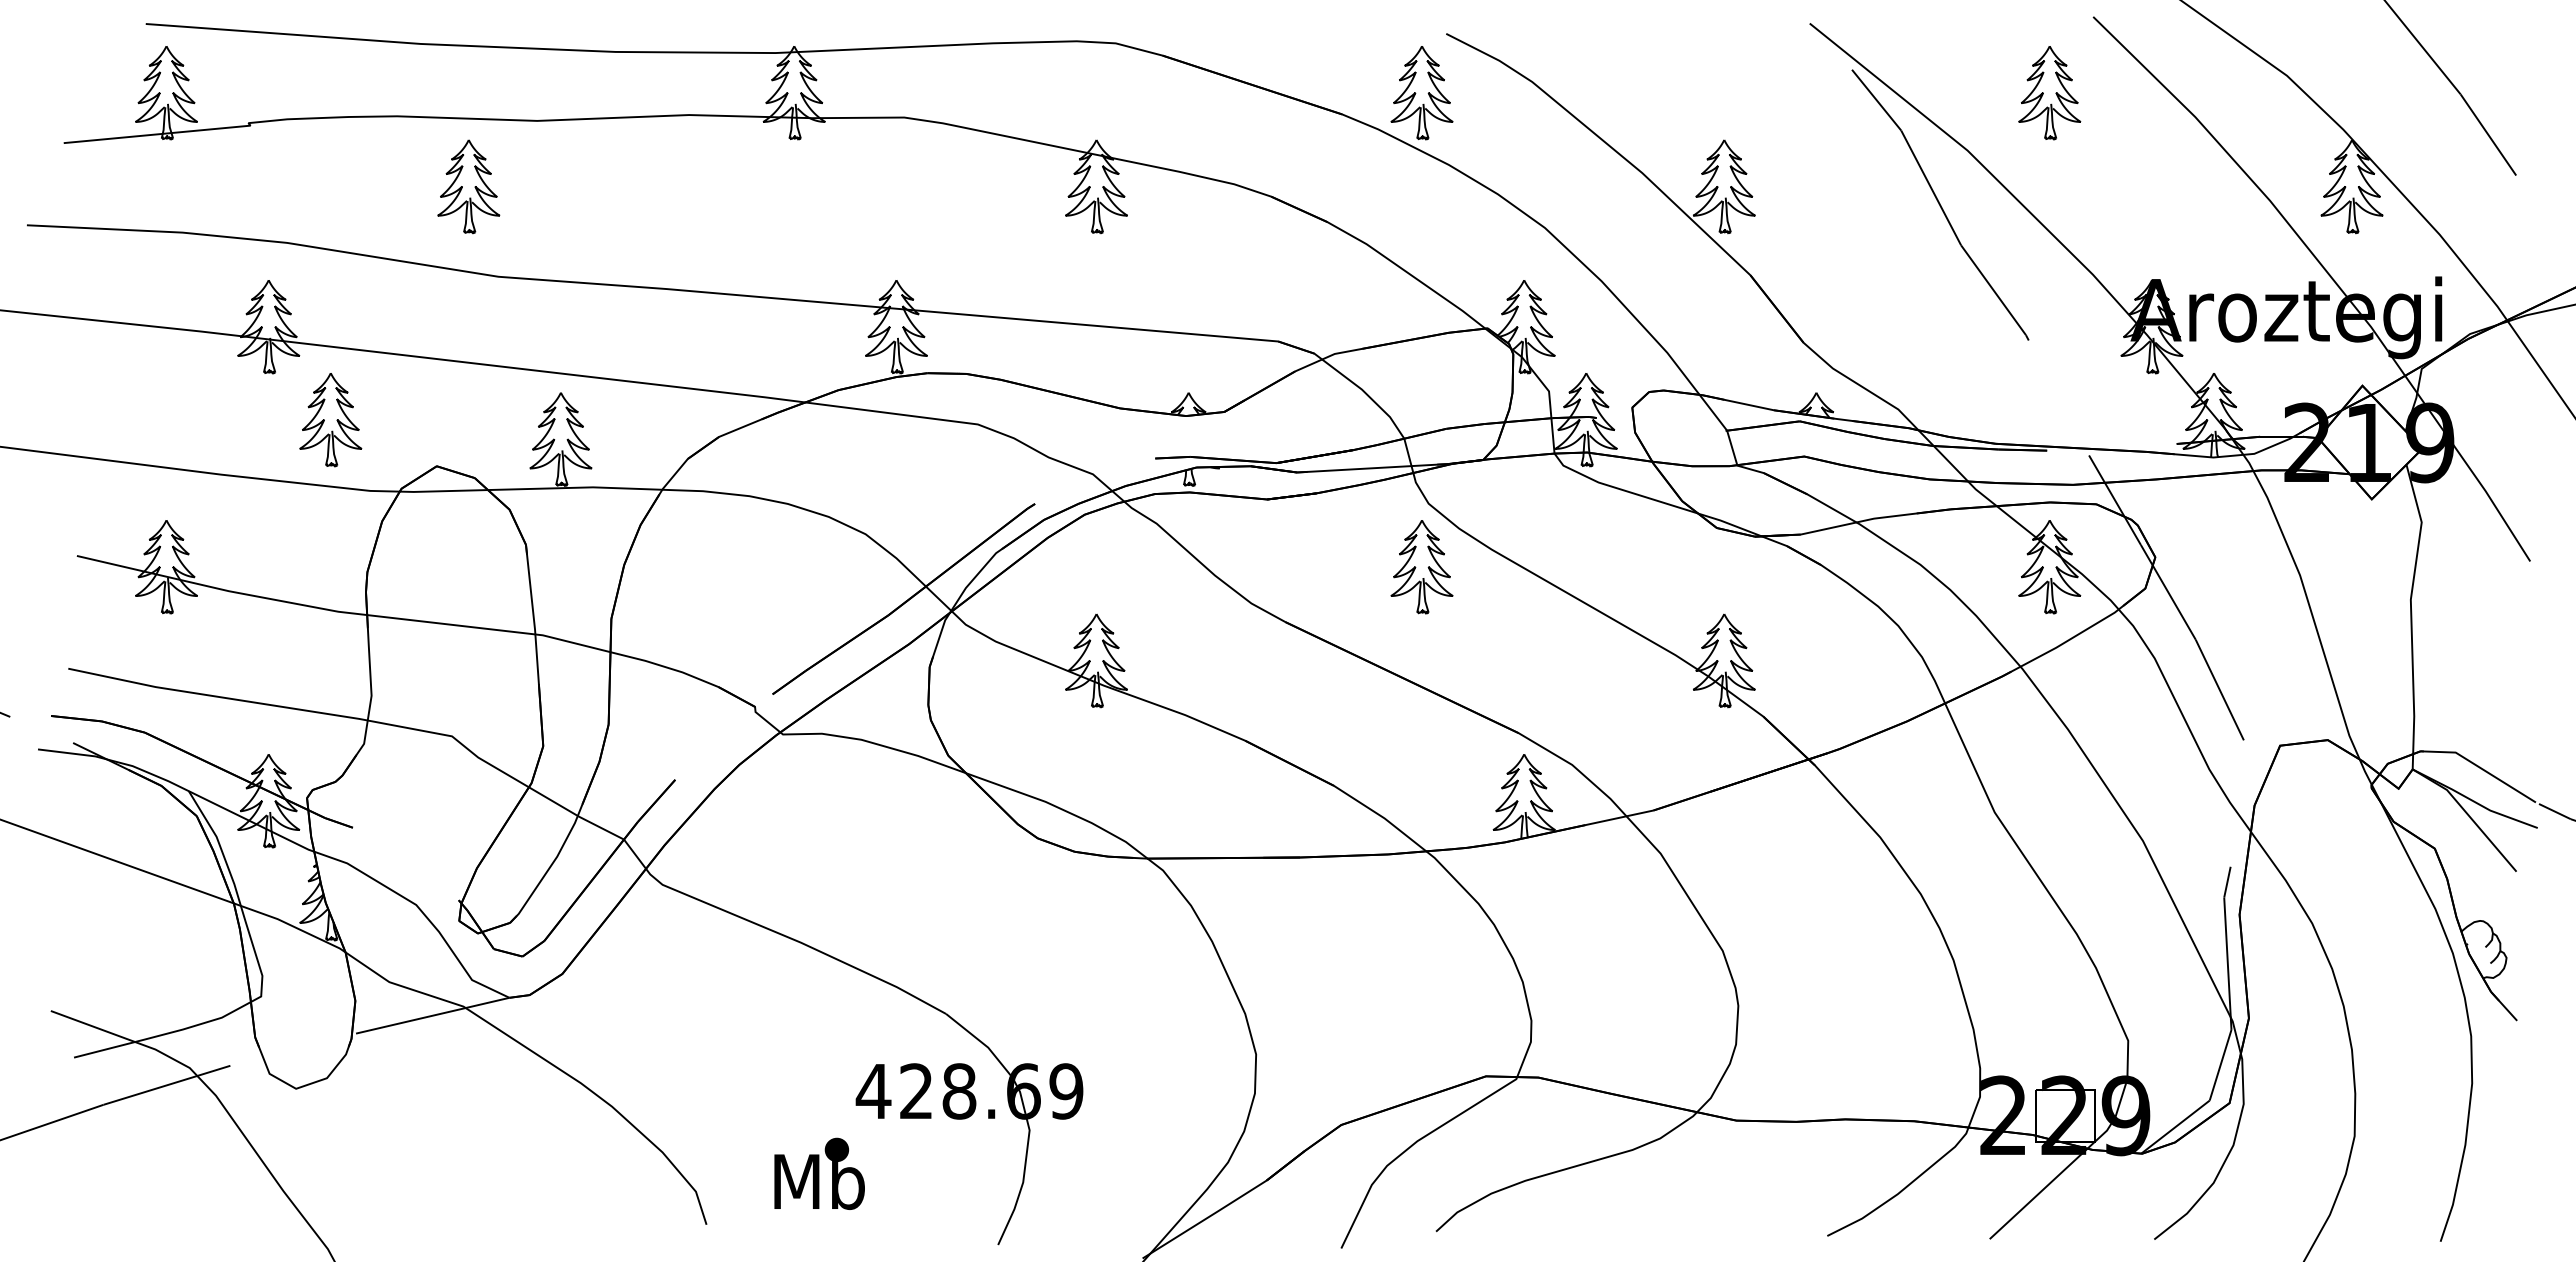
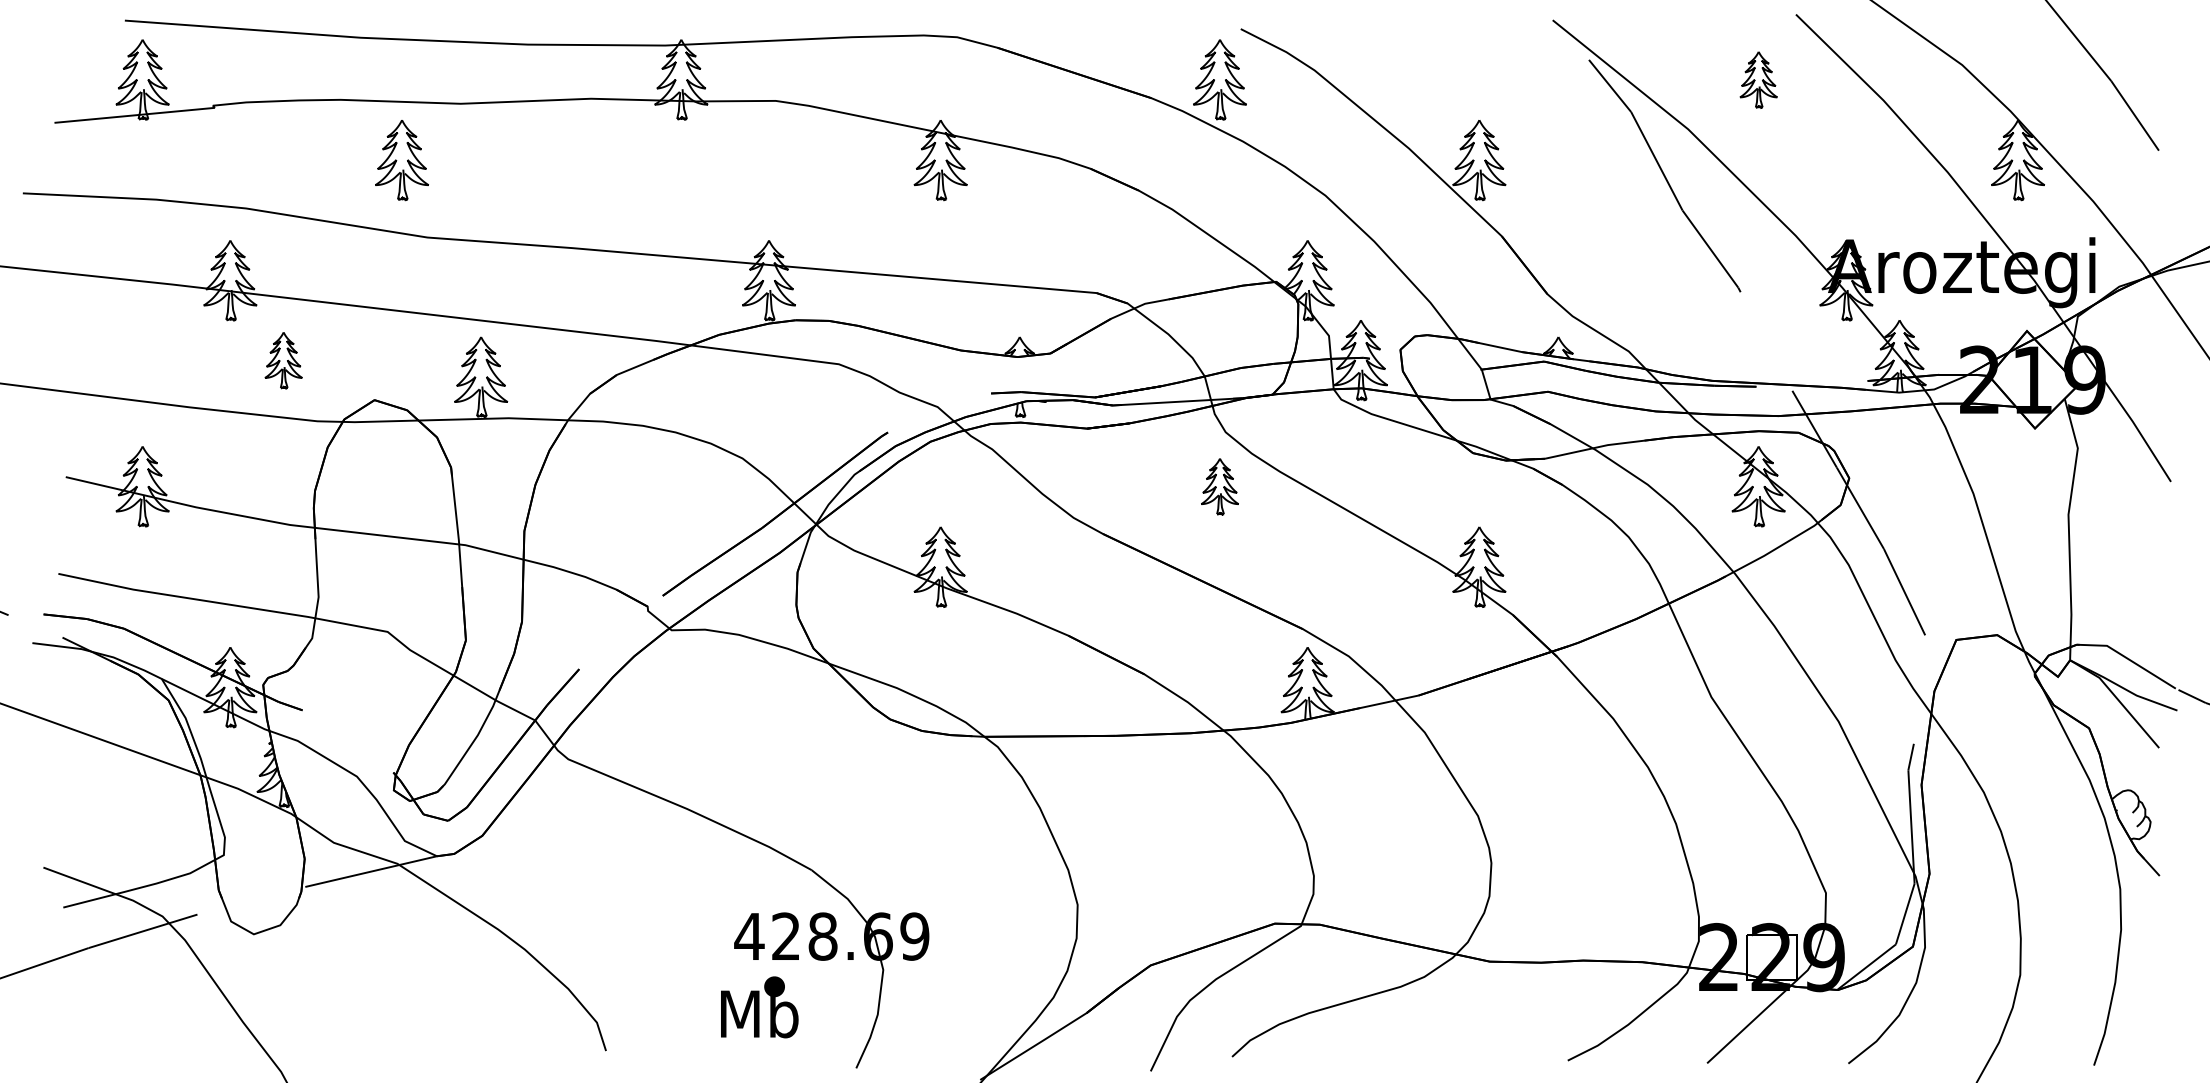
part: (2049, 93) -> (1758, 80), size x0.7
part: (330, 420) -> (283, 360), size x0.7
part: (1421, 567) -> (1219, 487), size x0.7
text: (819, 1173) -> (759, 1007), moved

